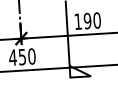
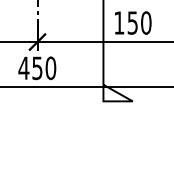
text: (87, 20) -> (132, 22), 190 -> 150

